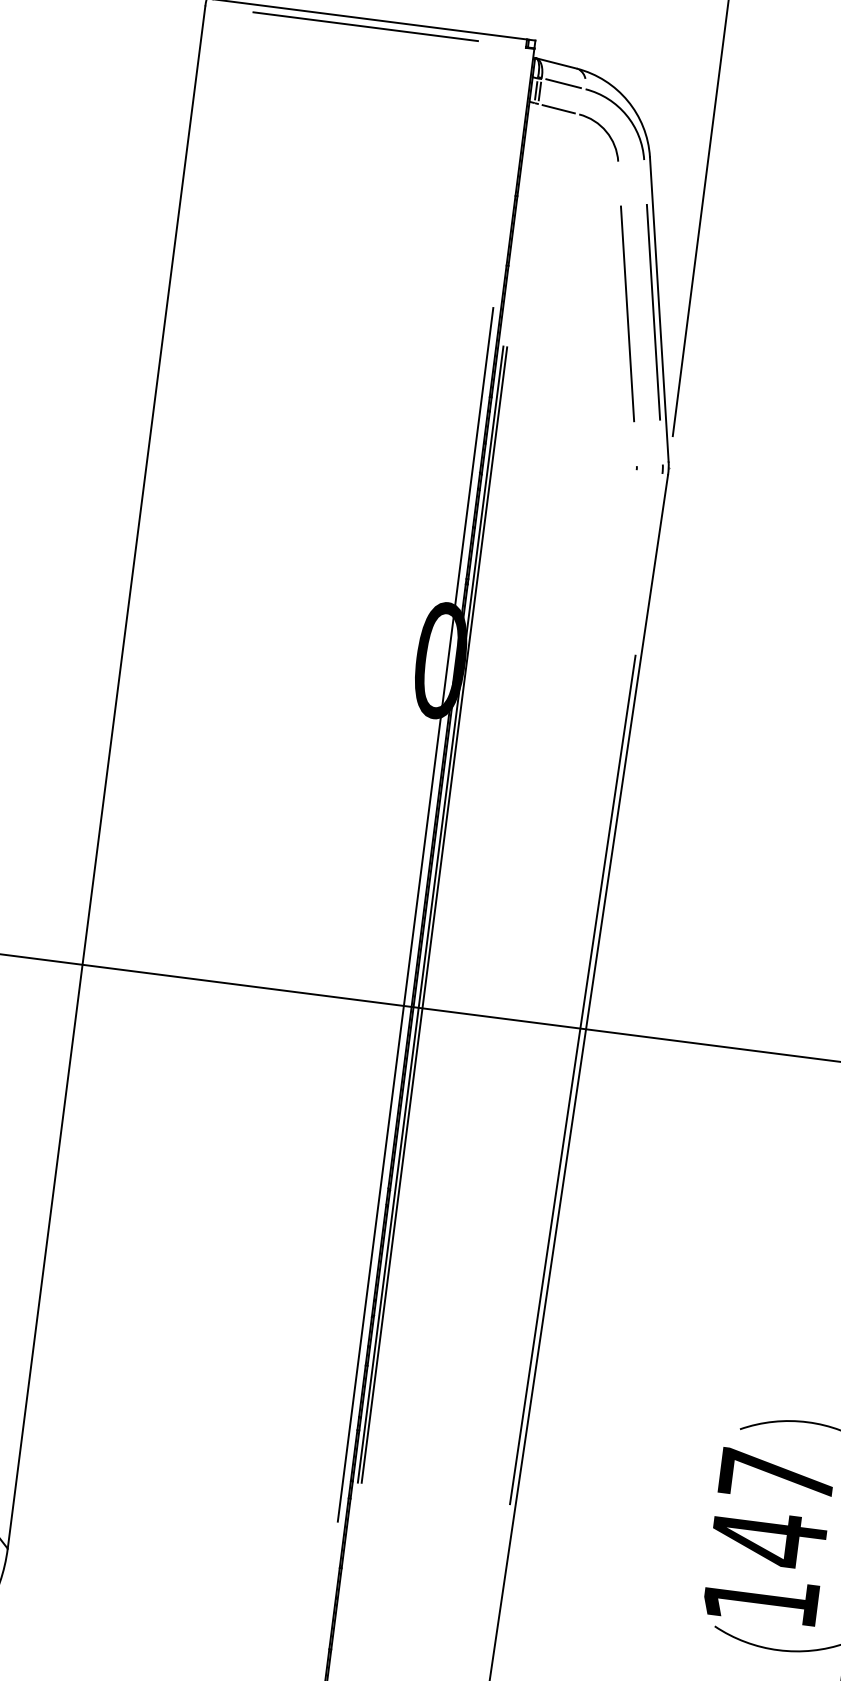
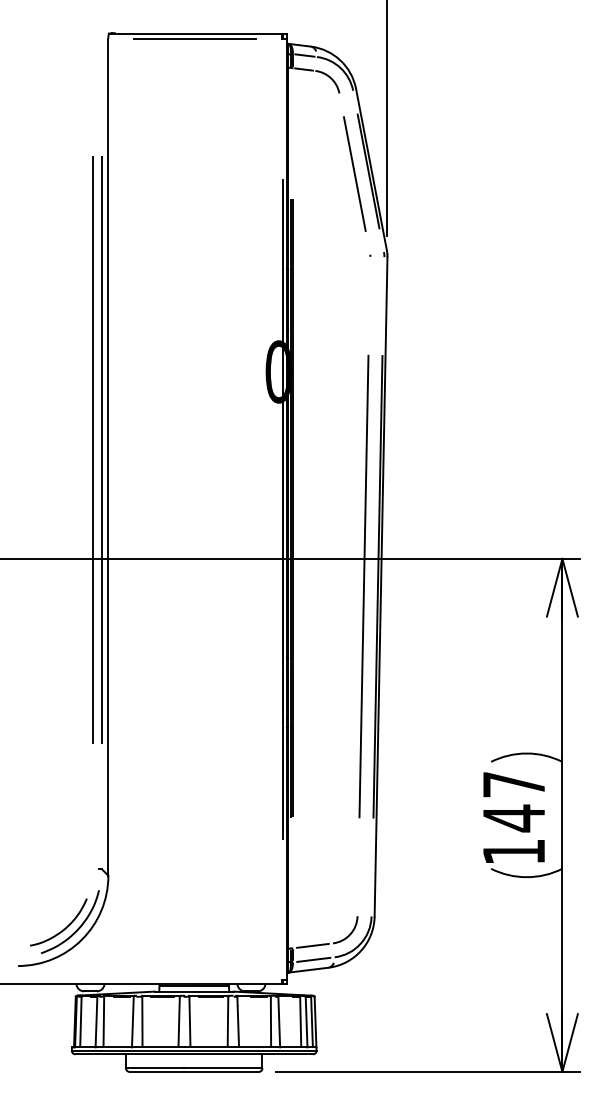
line: (79, 759) -> (92, 449), added
line: (95, 761) -> (101, 449), added
line: (546, 1075) -> (363, 586), added

